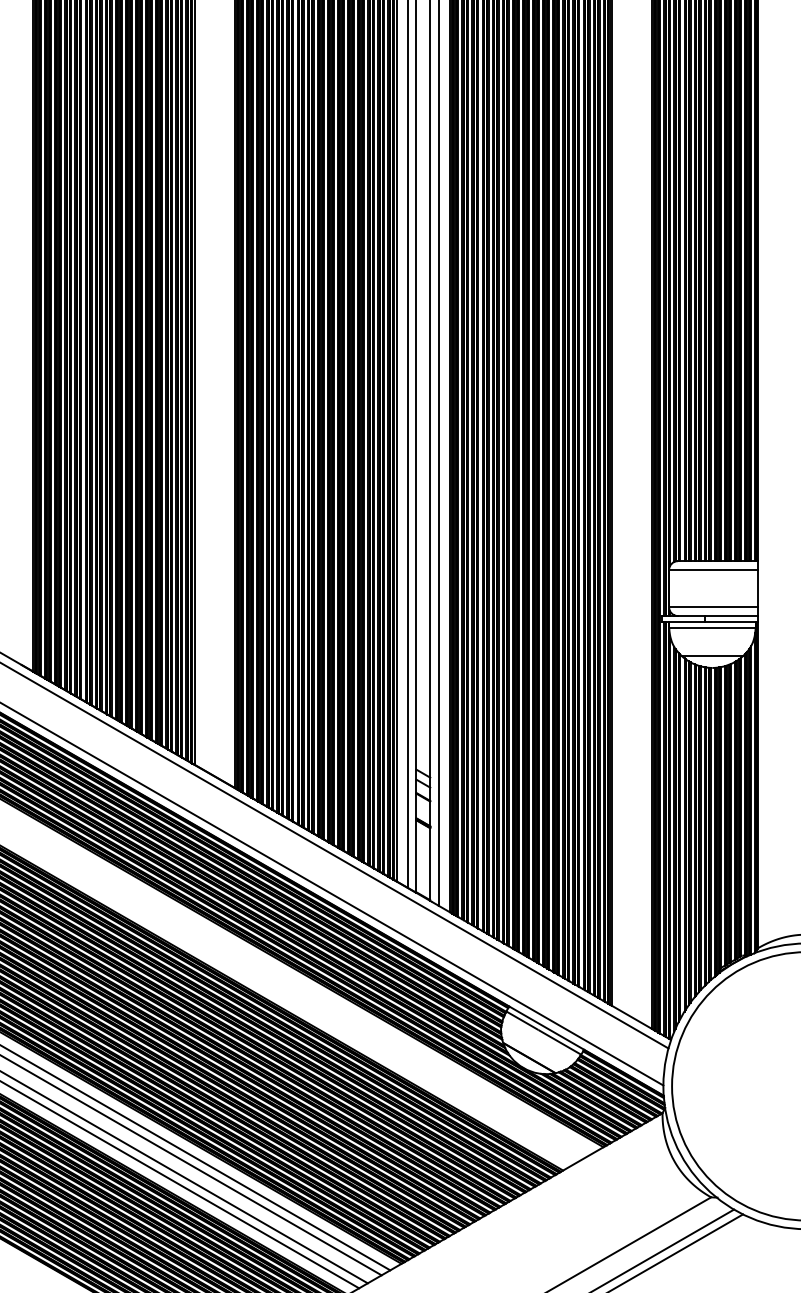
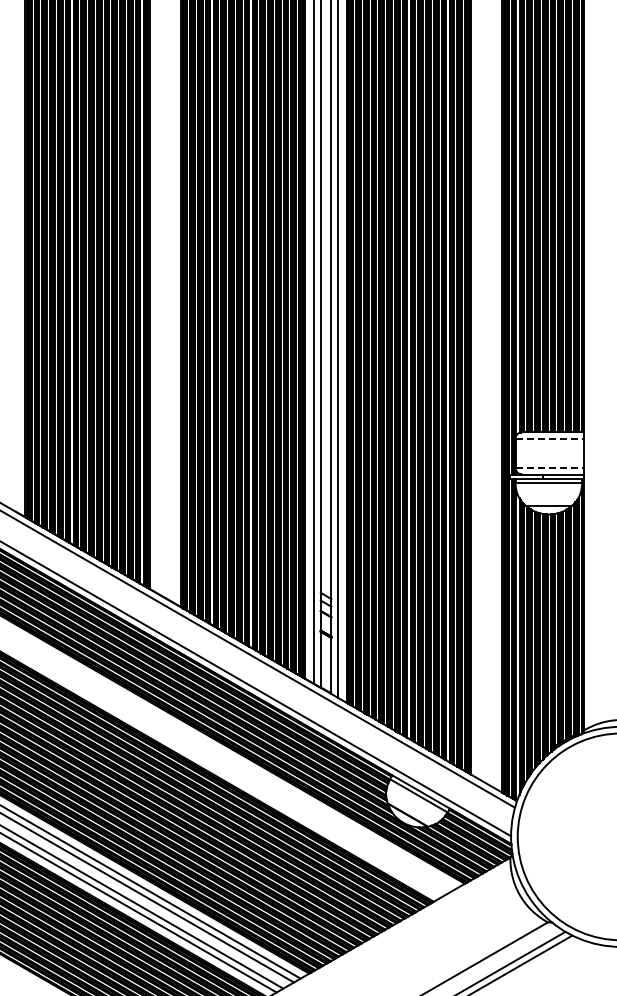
line: (714, 569) -> (550, 438), solid -> dashed
line: (714, 606) -> (550, 467), solid -> dashed

